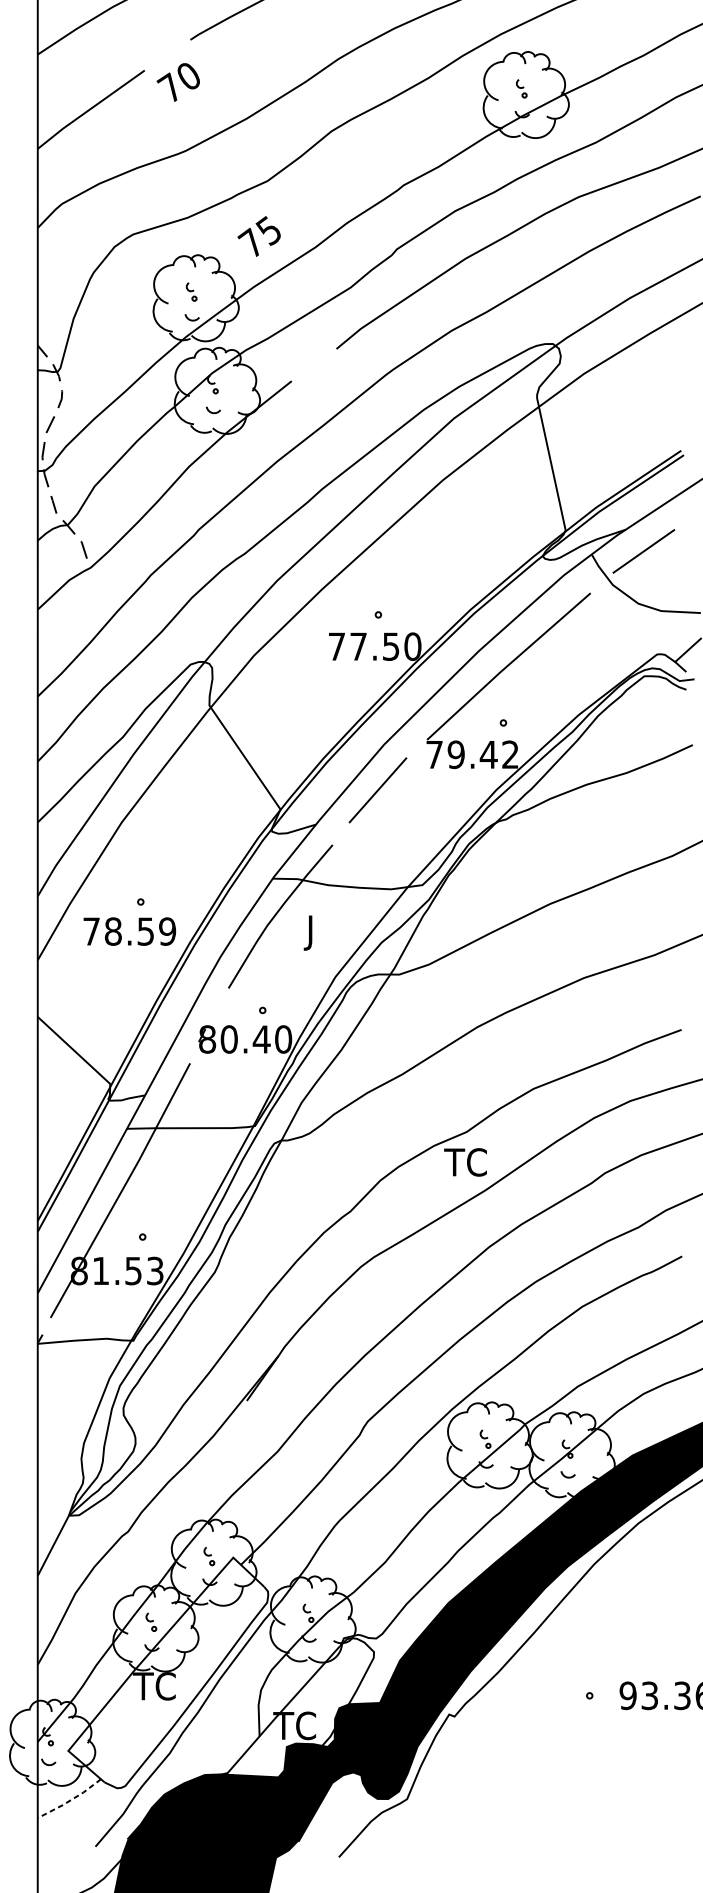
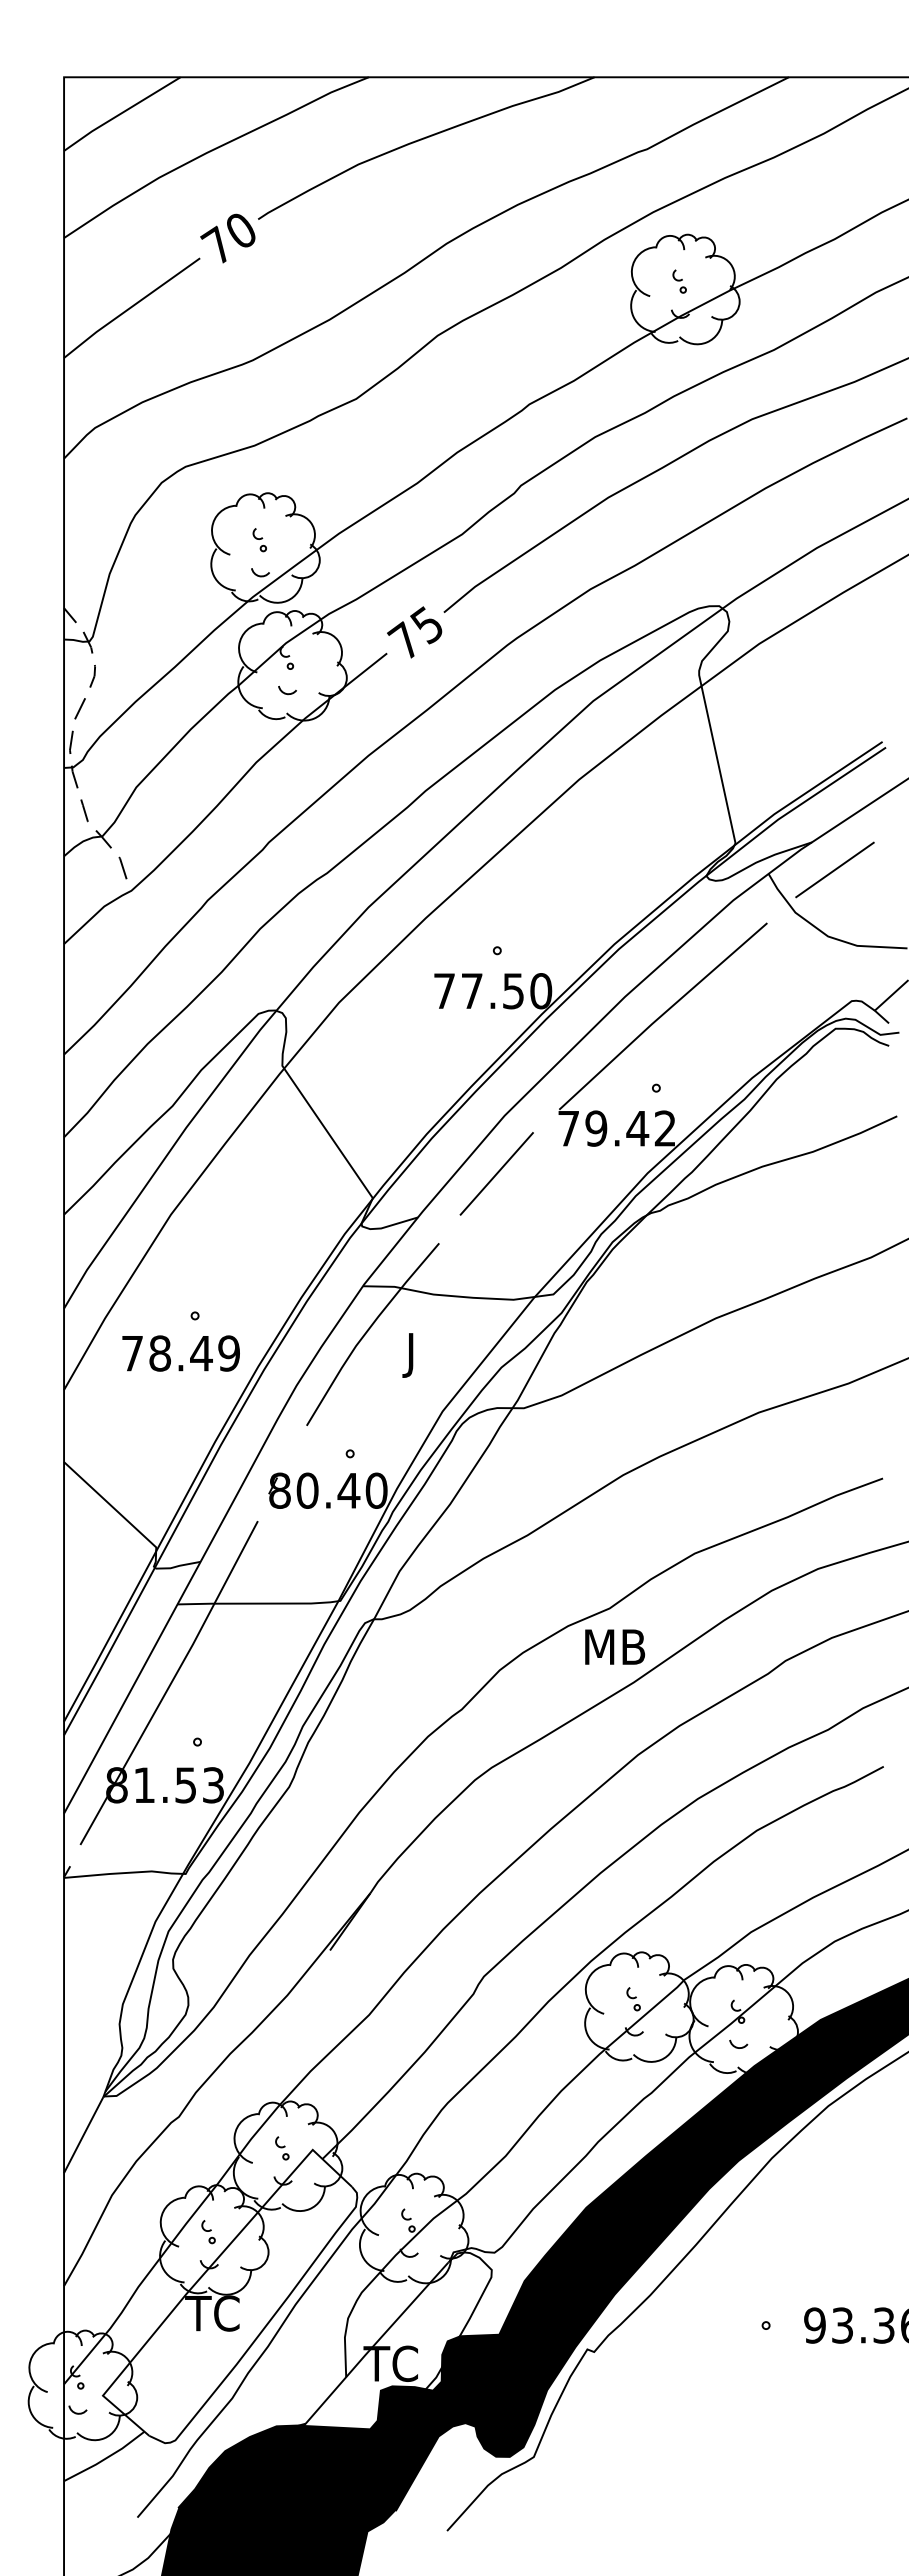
text: (178, 82) -> (227, 238), moved
text: (259, 236) -> (414, 632), moved
text: (145, 931) -> (201, 1353), 78.59 -> 78.49
text: (468, 1162) -> (612, 1647), TC -> MB
line: (70, 1800) -> (105, 2458), dashed -> solid

